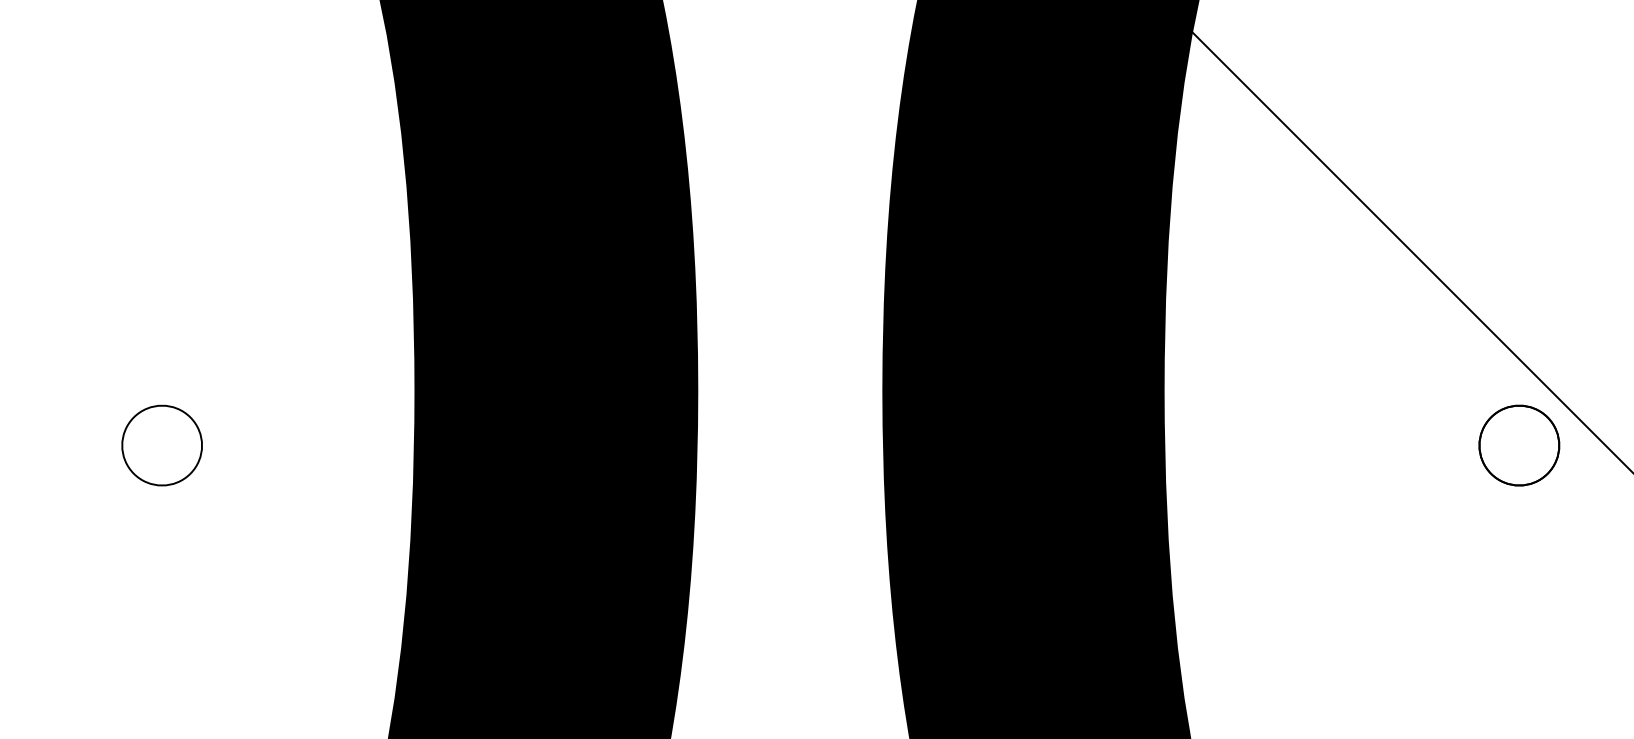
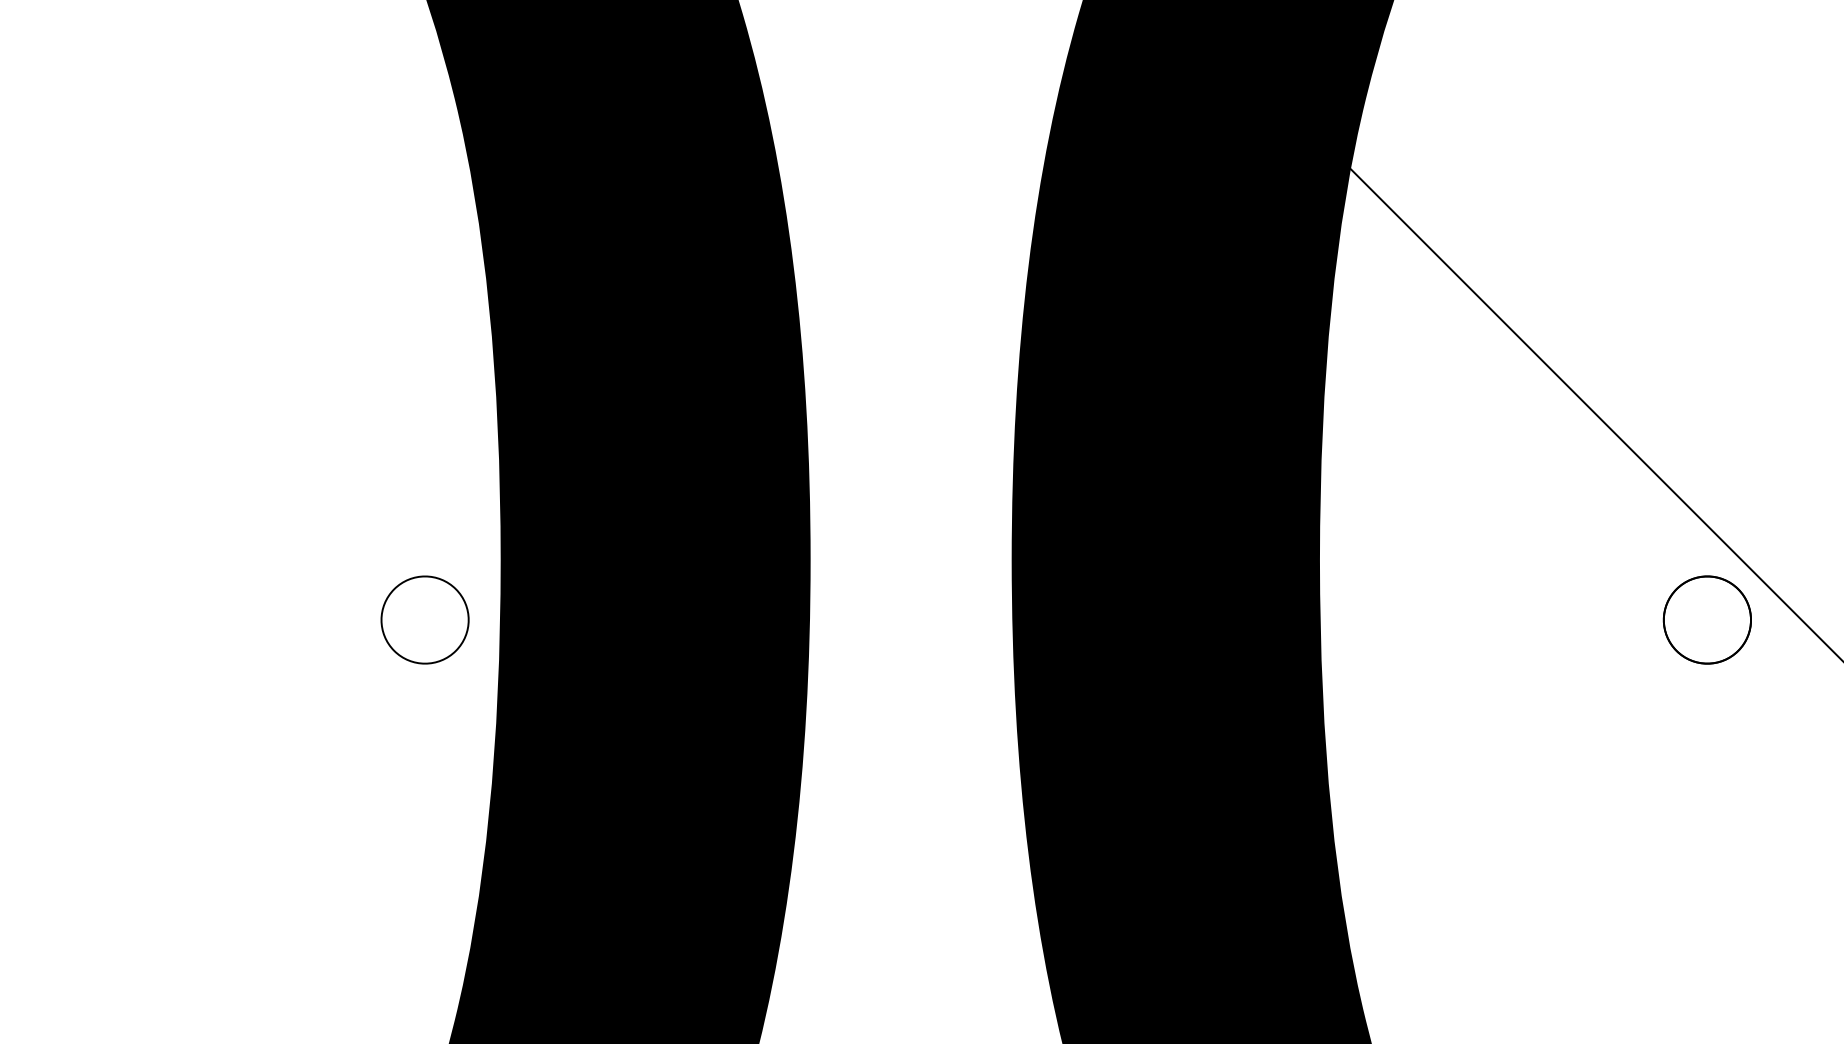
part: (161, 445) -> (424, 619), moved

